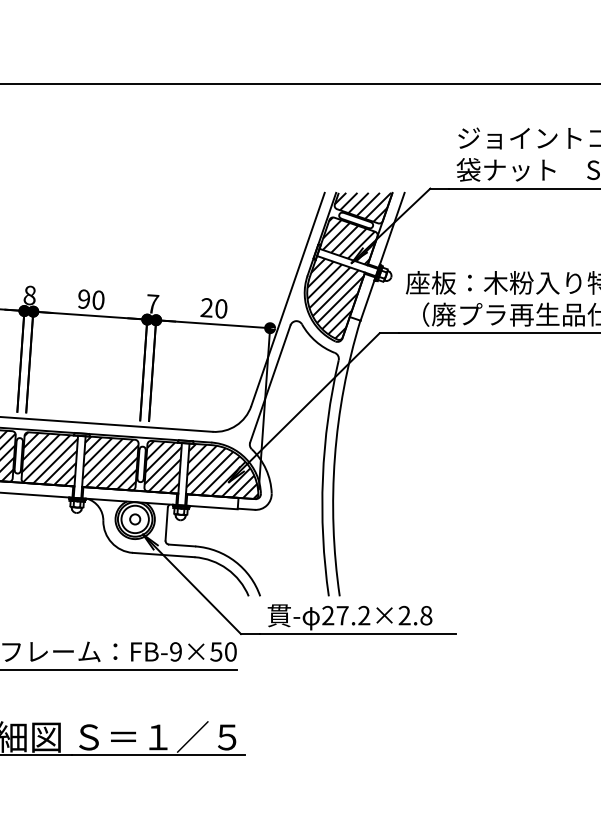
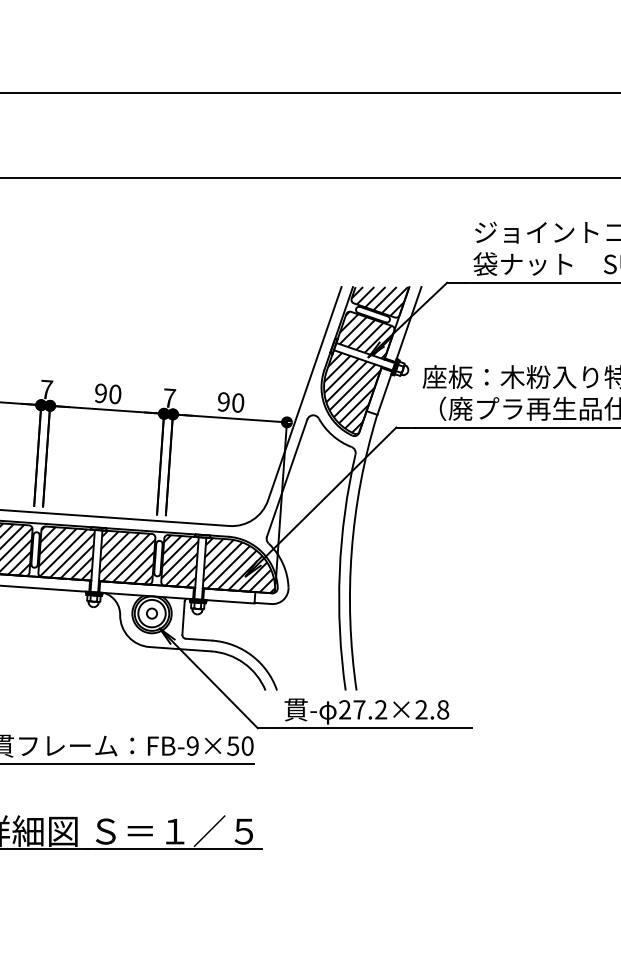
text: (29, 295) -> (46, 389), 8 -> 7
text: (206, 307) -> (223, 401), 20 -> 90

